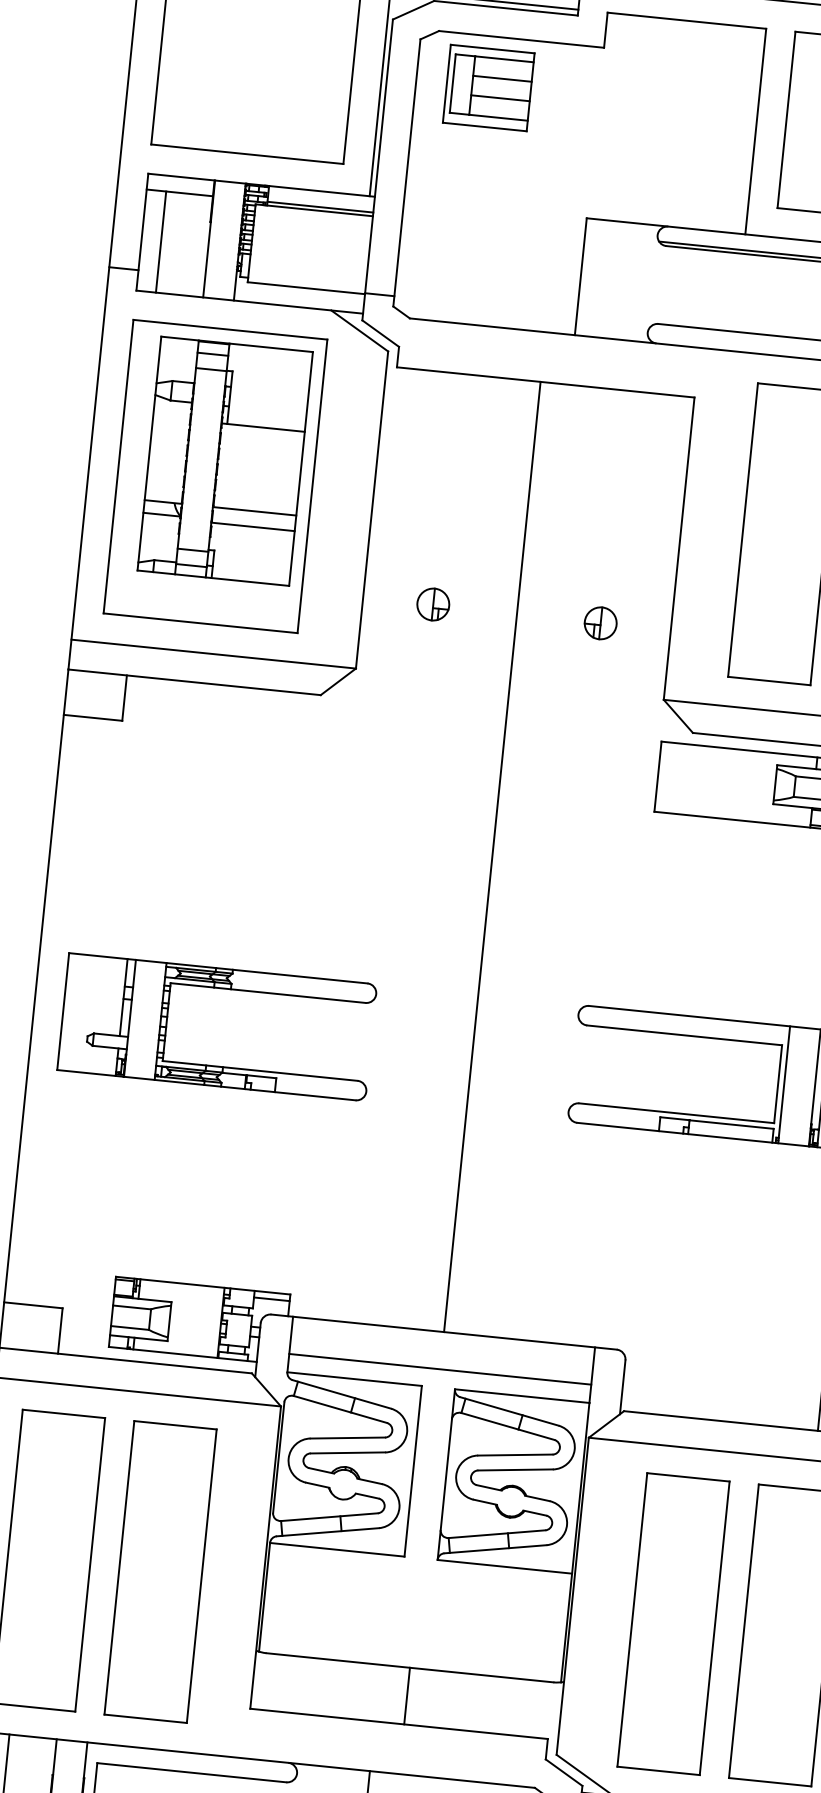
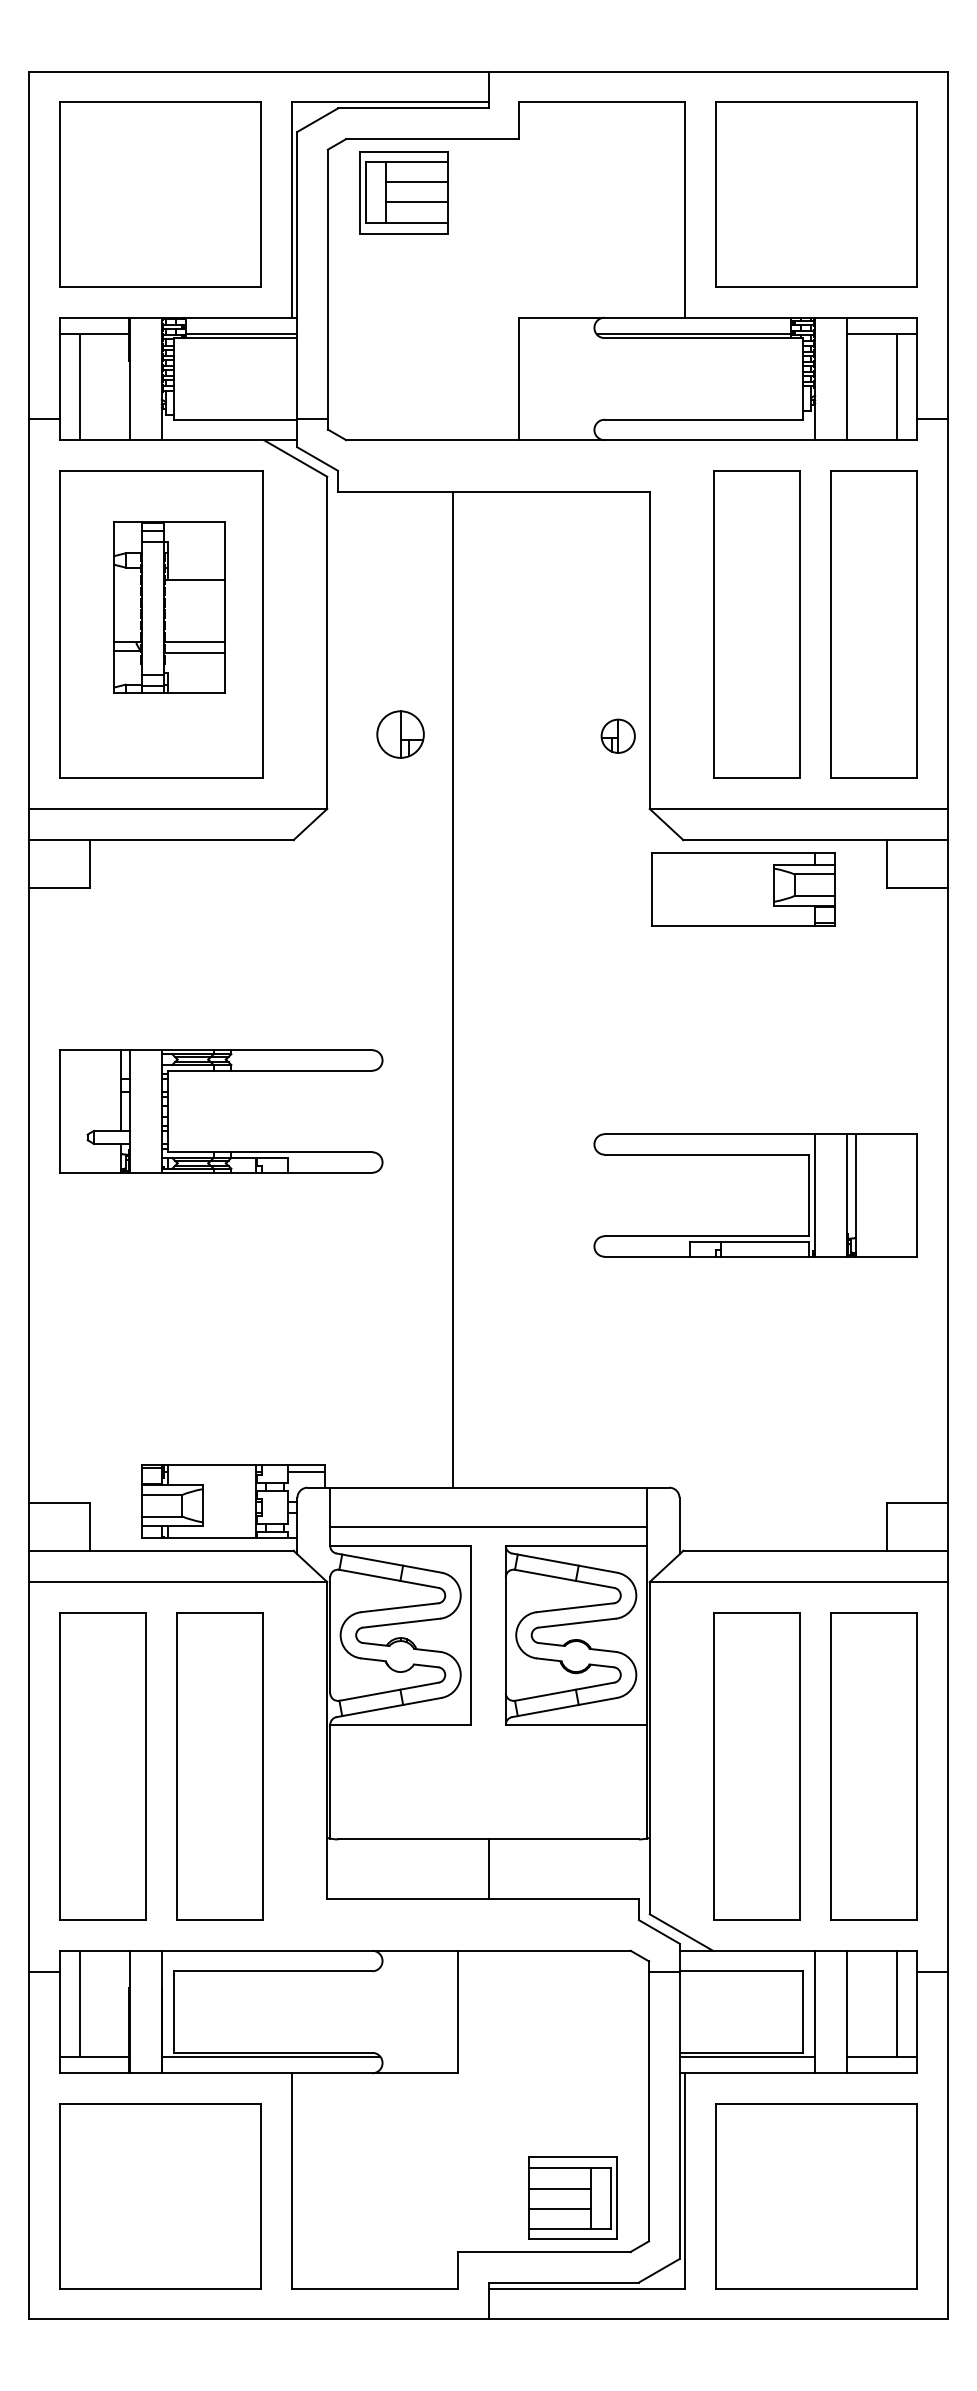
part: (224, 460) -> (169, 607), size x0.7
part: (433, 603) -> (400, 733), size x1.4
part: (600, 622) -> (617, 735), moved
line: (492, 856) -> (452, 989), moved
part: (221, 989) -> (221, 1071), moved

